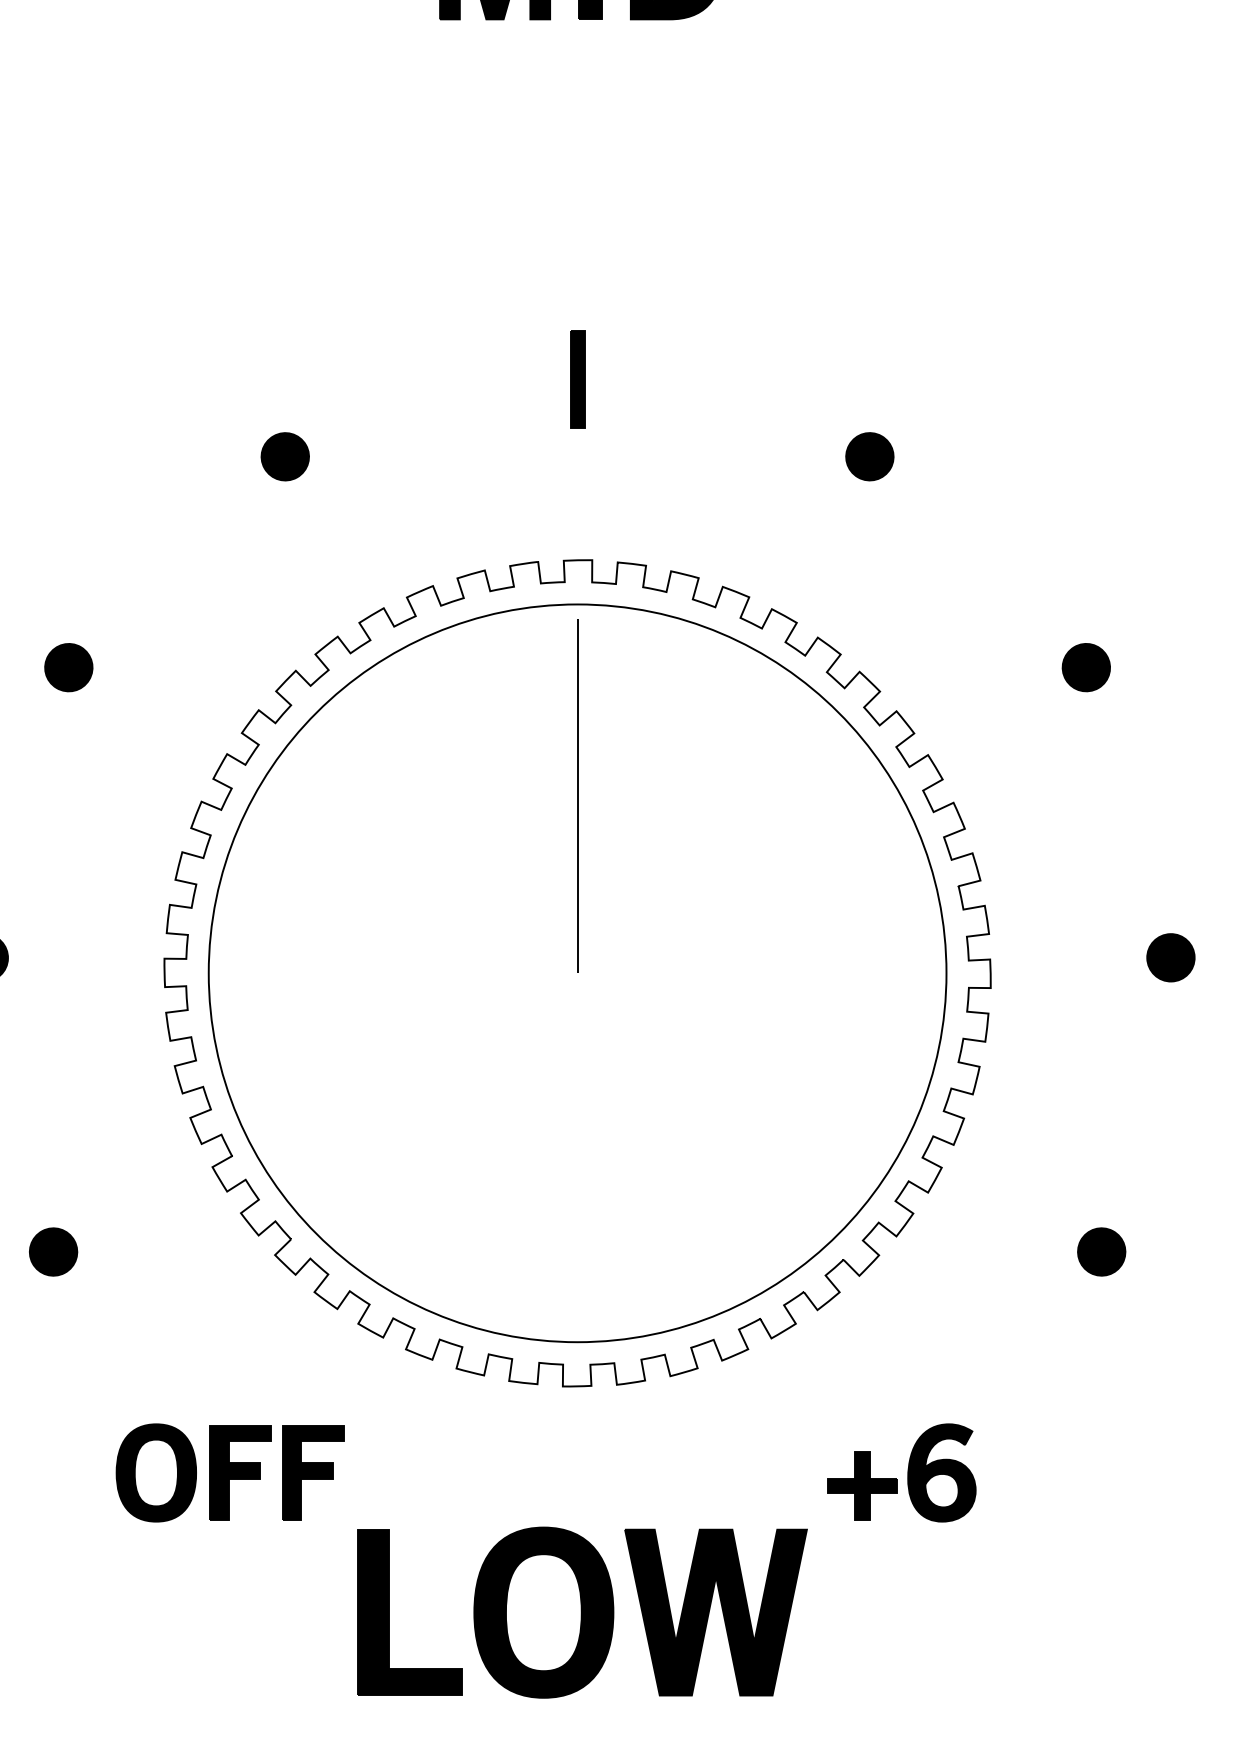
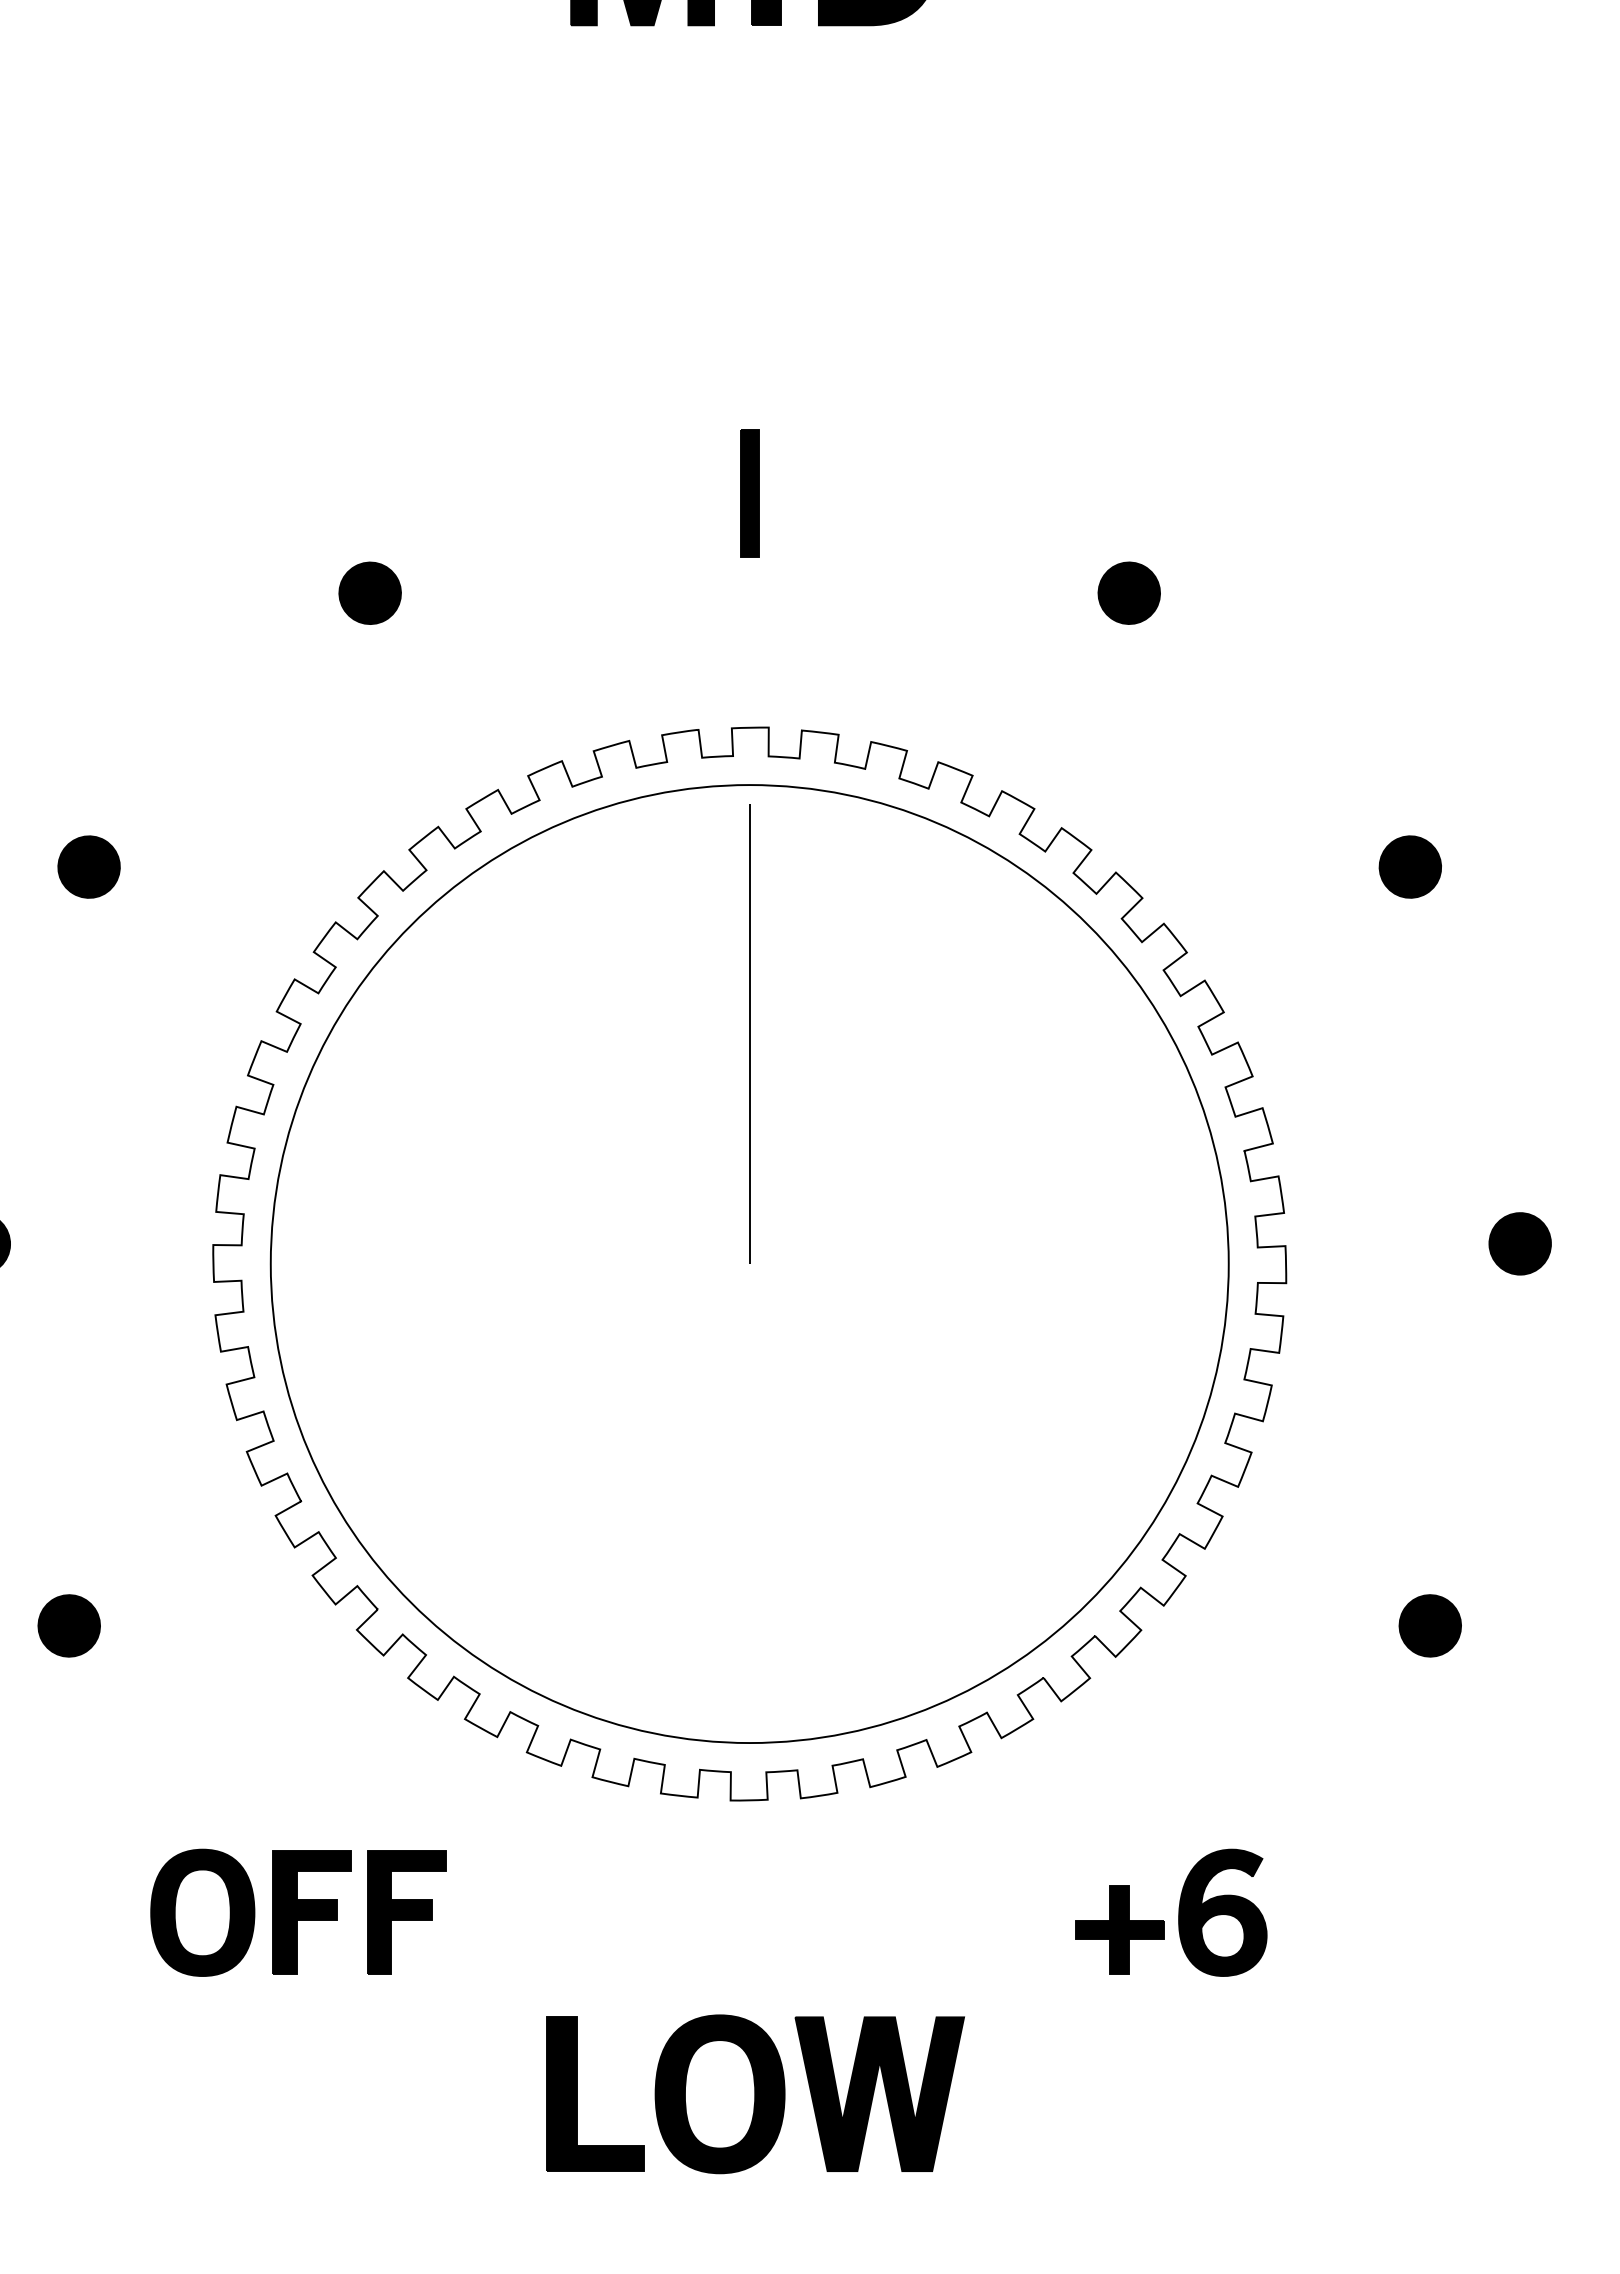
part: (582, 1612) -> (755, 2094), size x0.71

